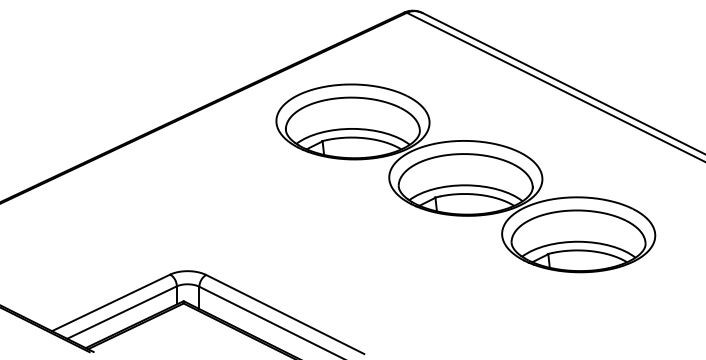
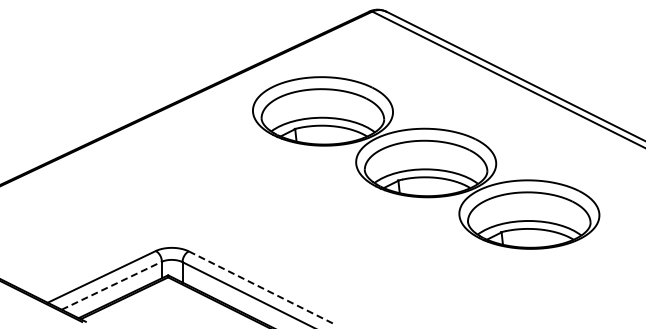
line: (121, 312) -> (111, 285), solid -> dashed
line: (285, 314) -> (261, 287), solid -> dashed

